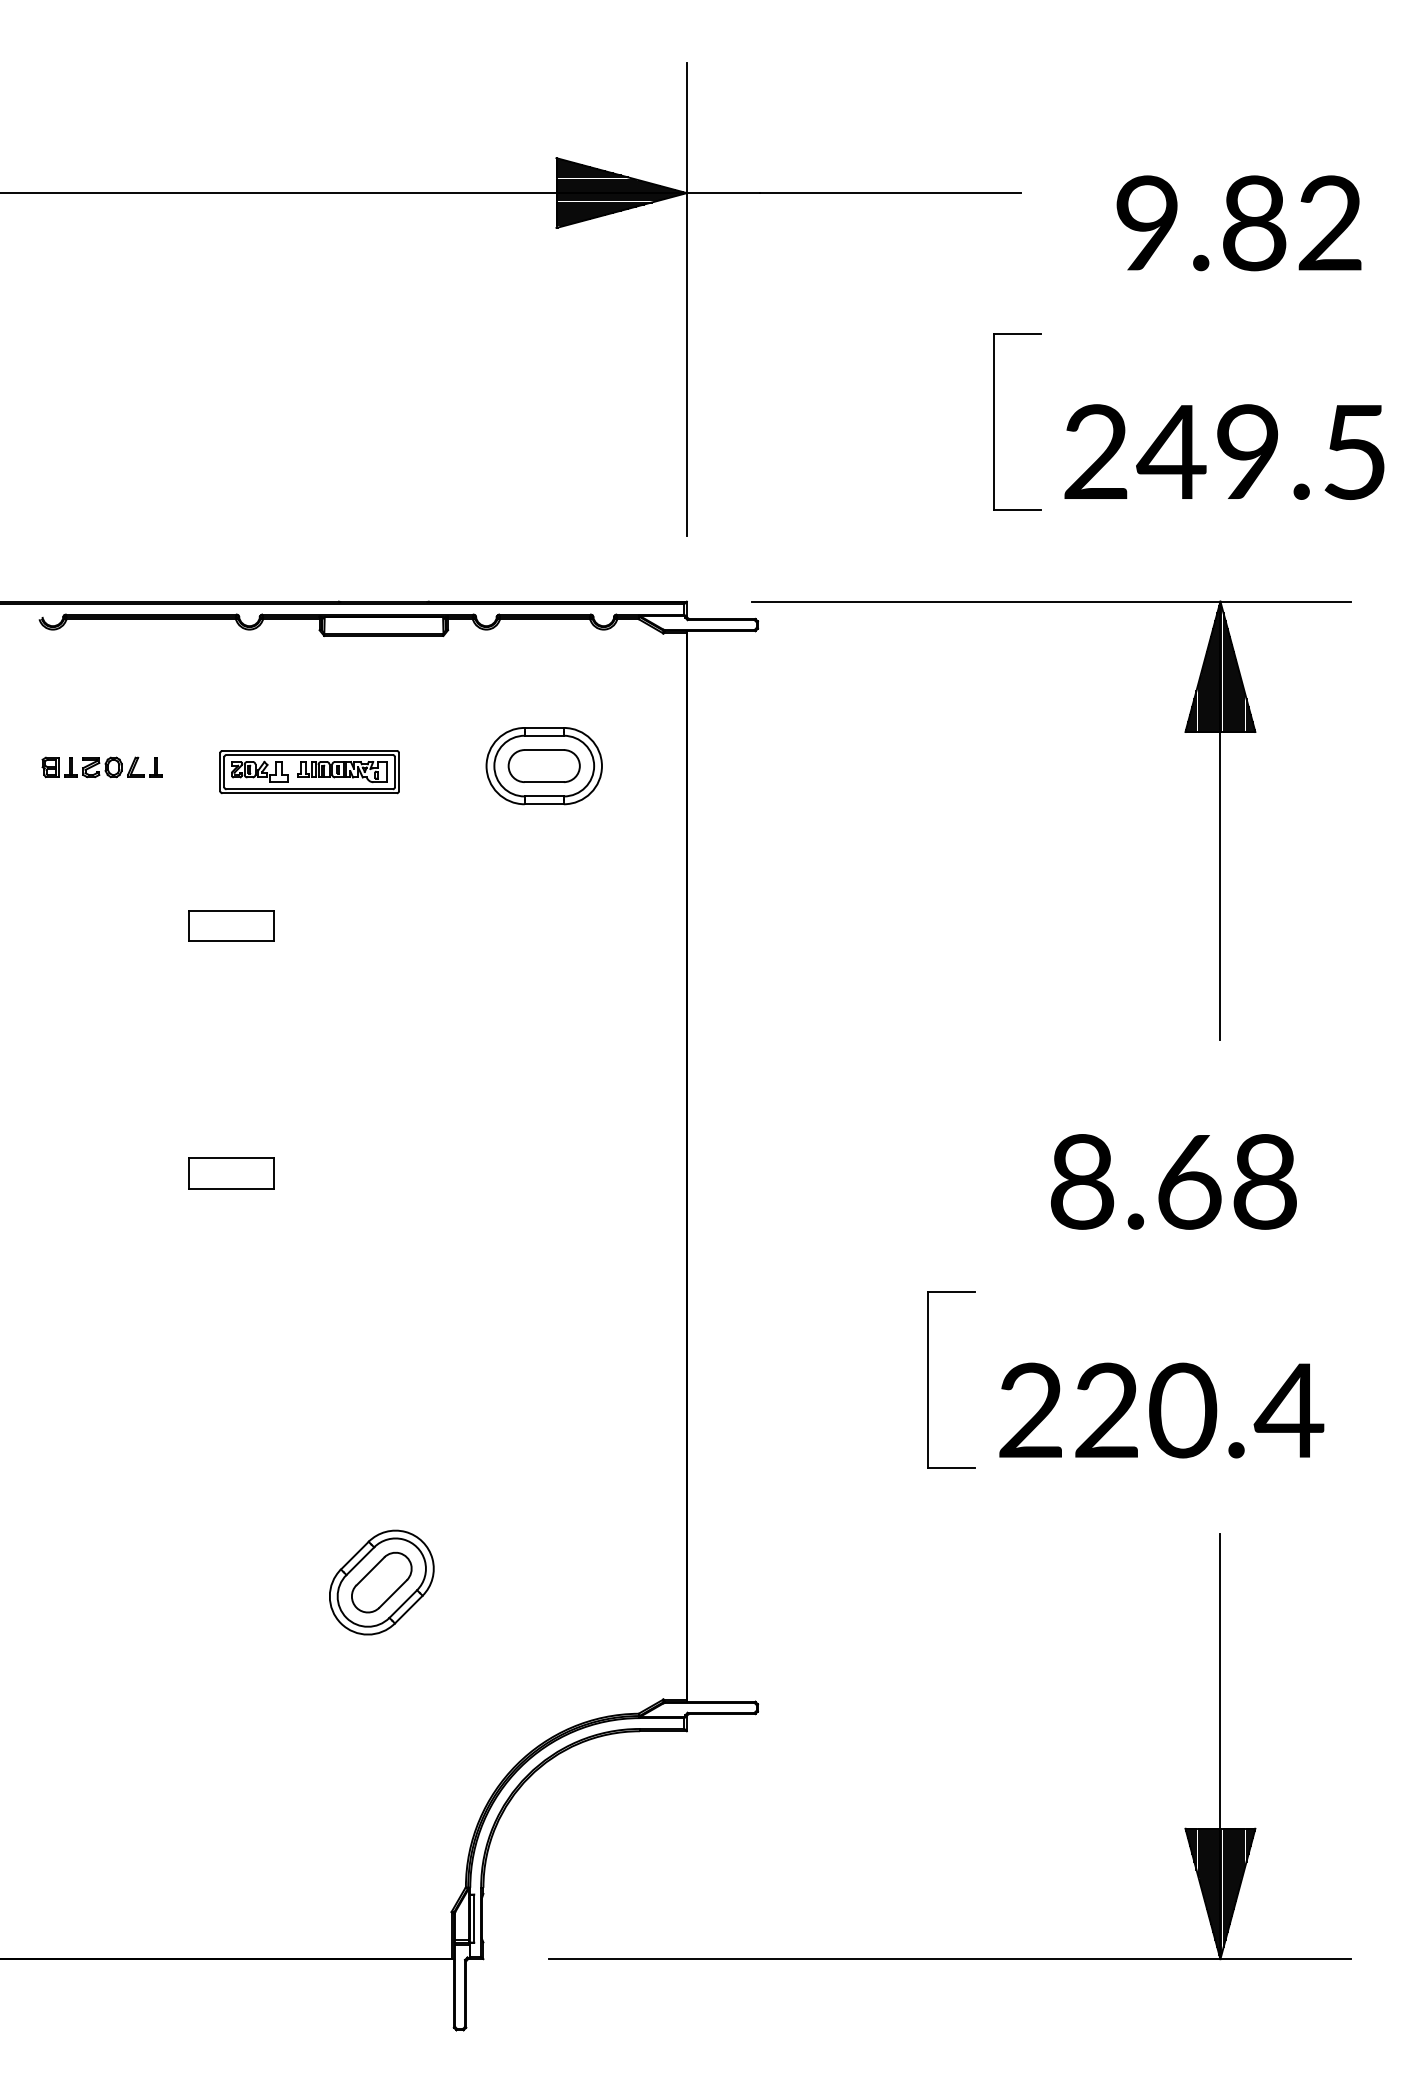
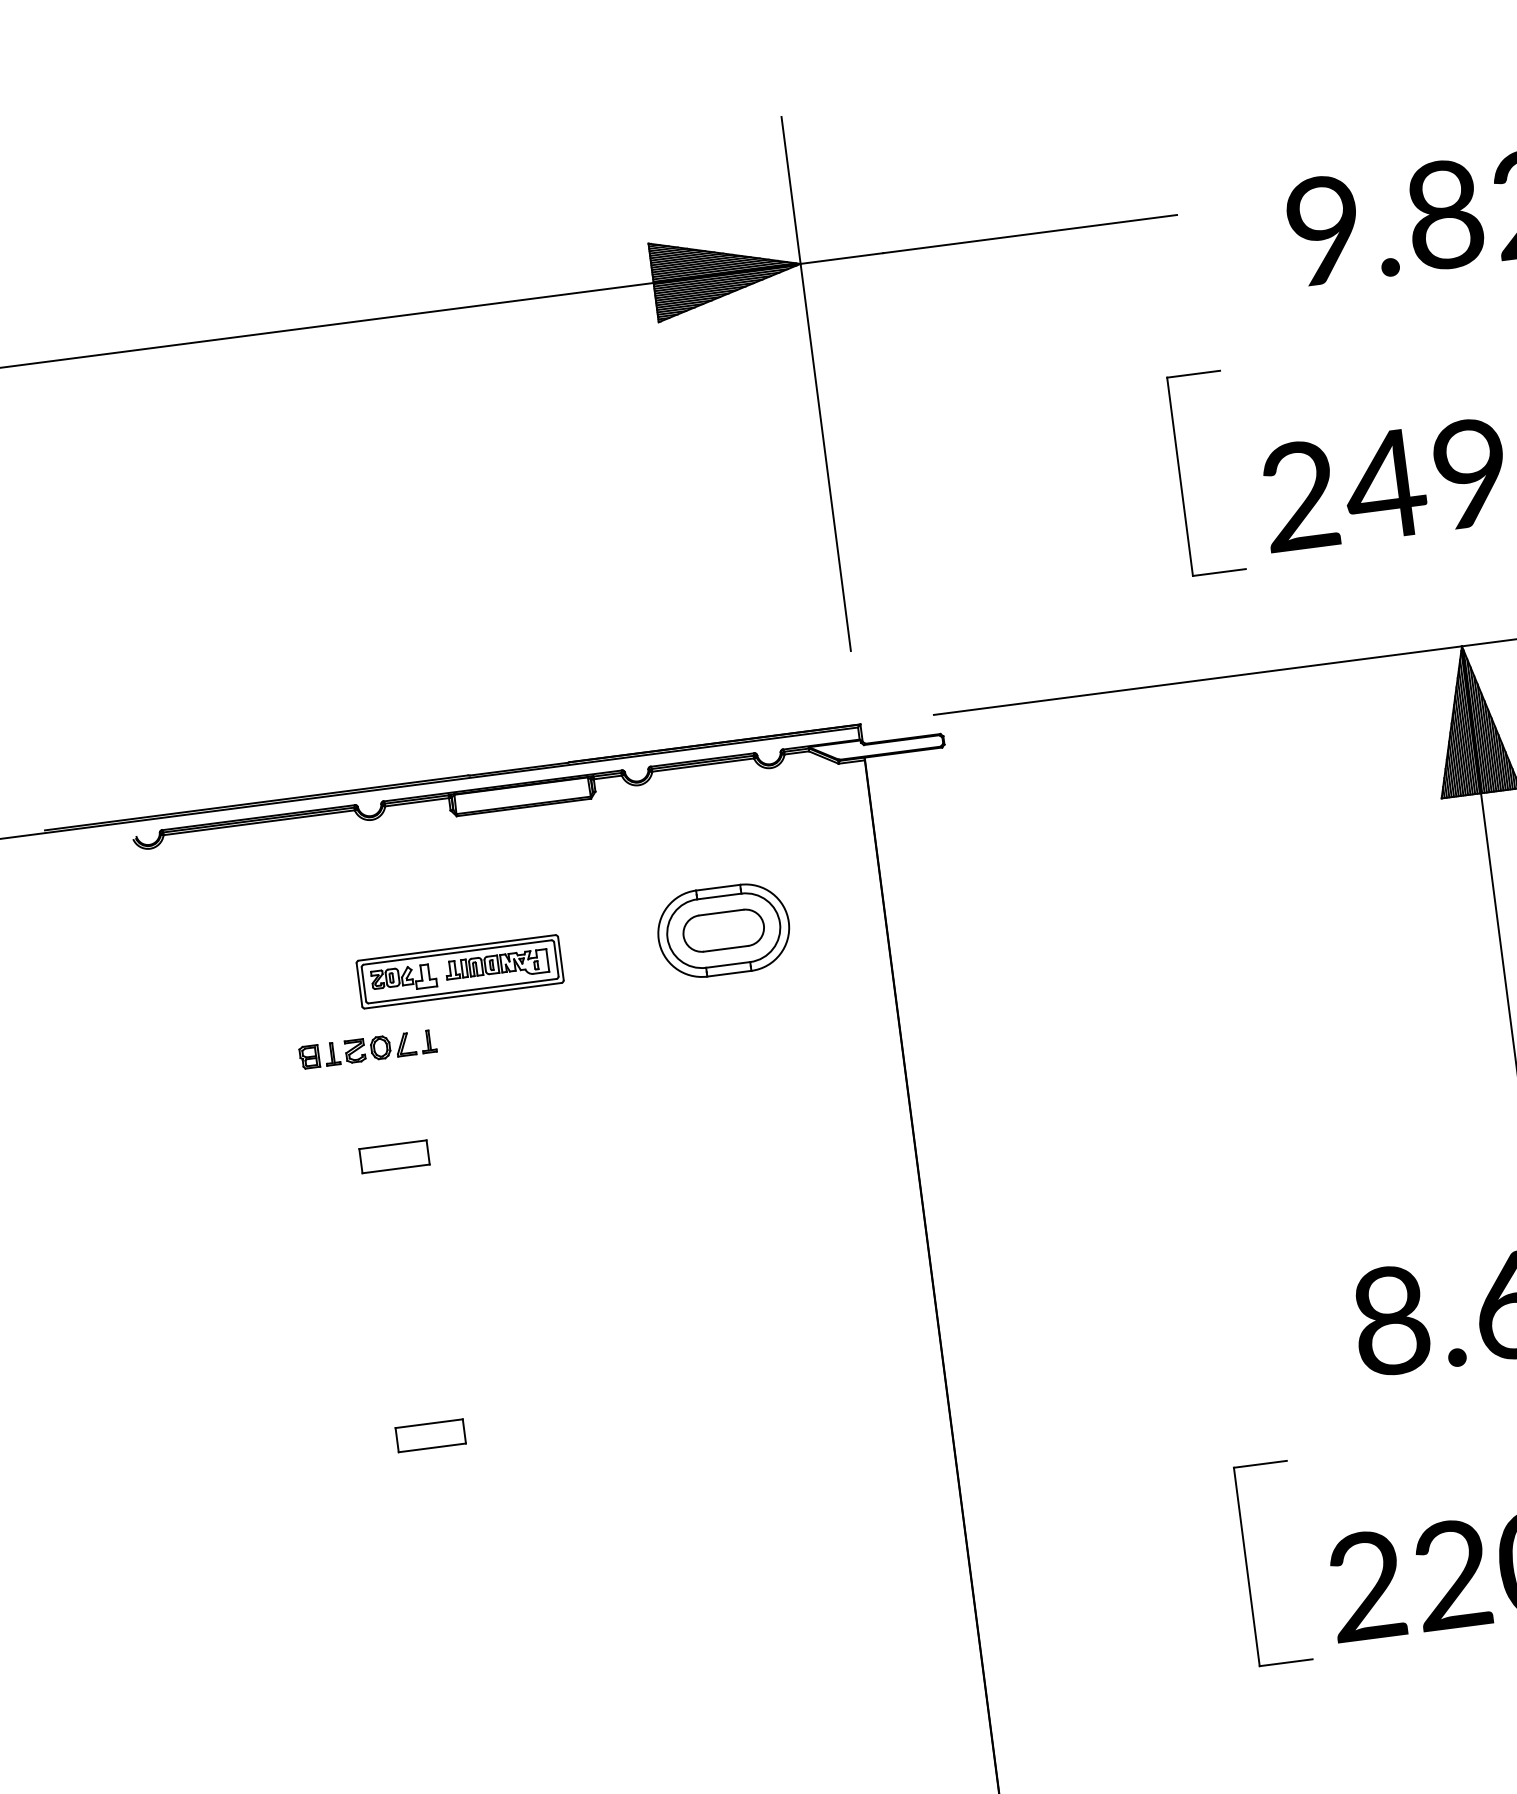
part: (101, 767) -> (366, 1049), moved
part: (231, 925) -> (394, 1156), size x0.7
part: (231, 1173) -> (430, 1435), size x0.7

